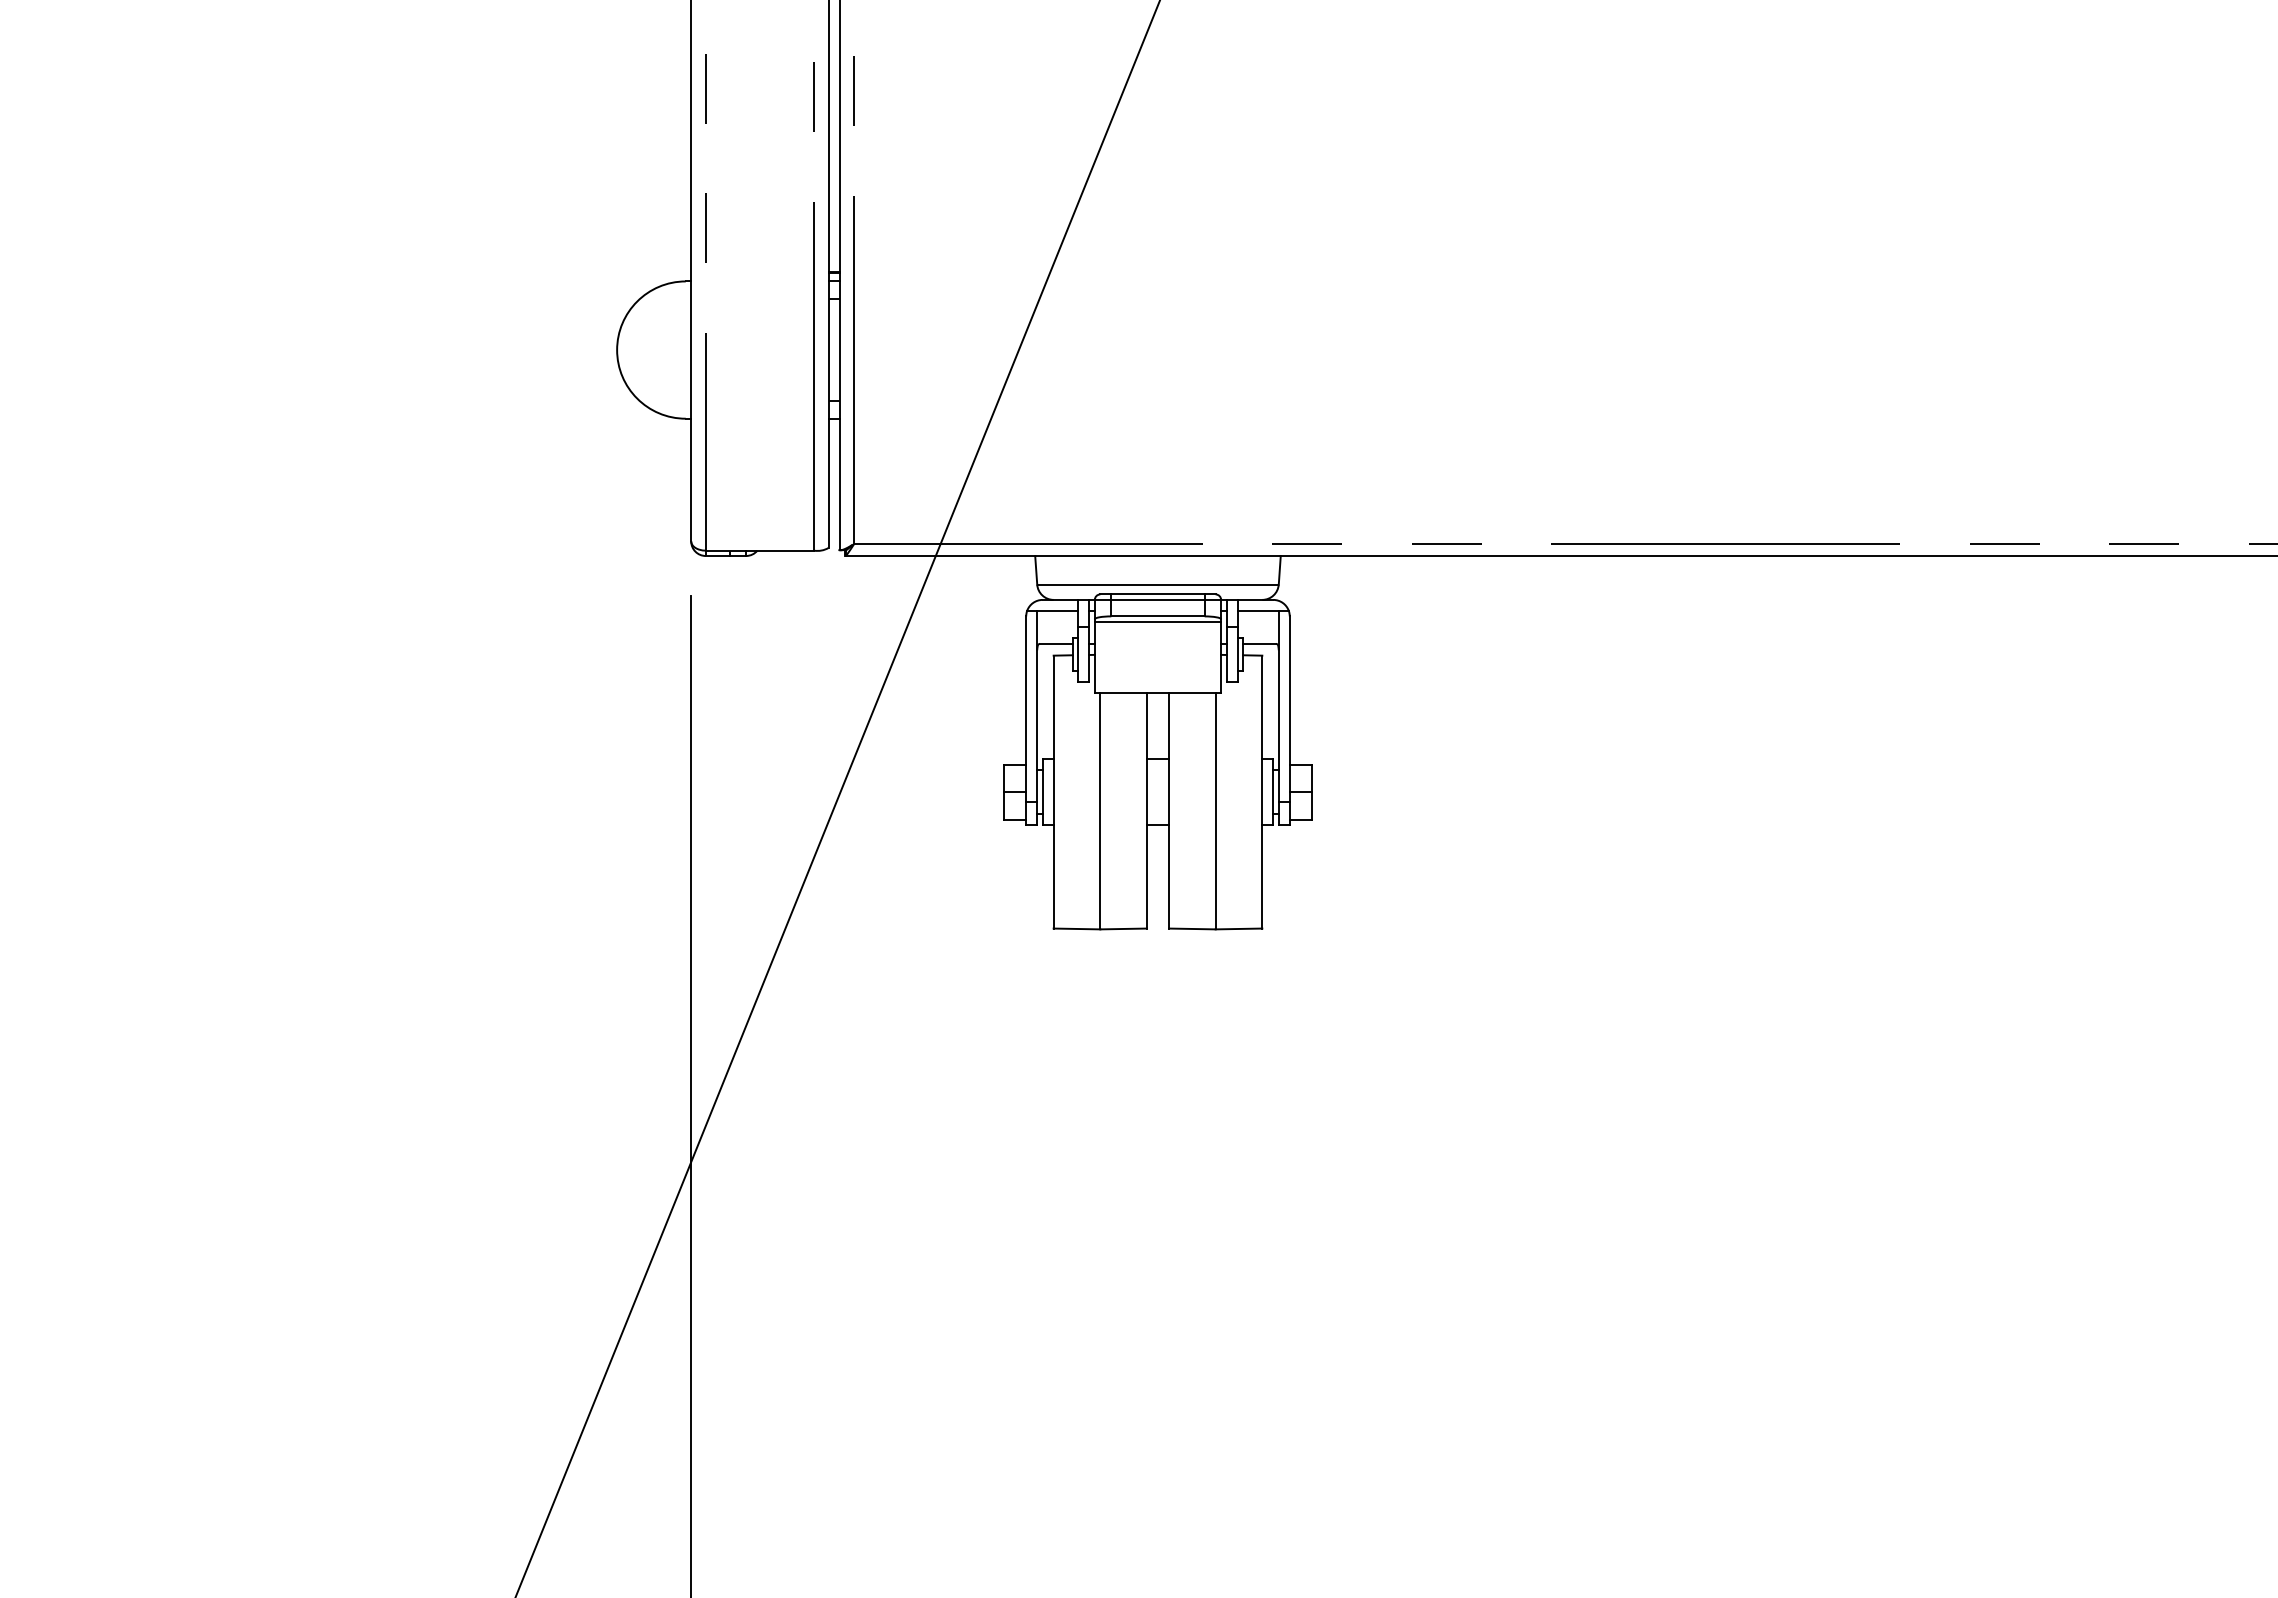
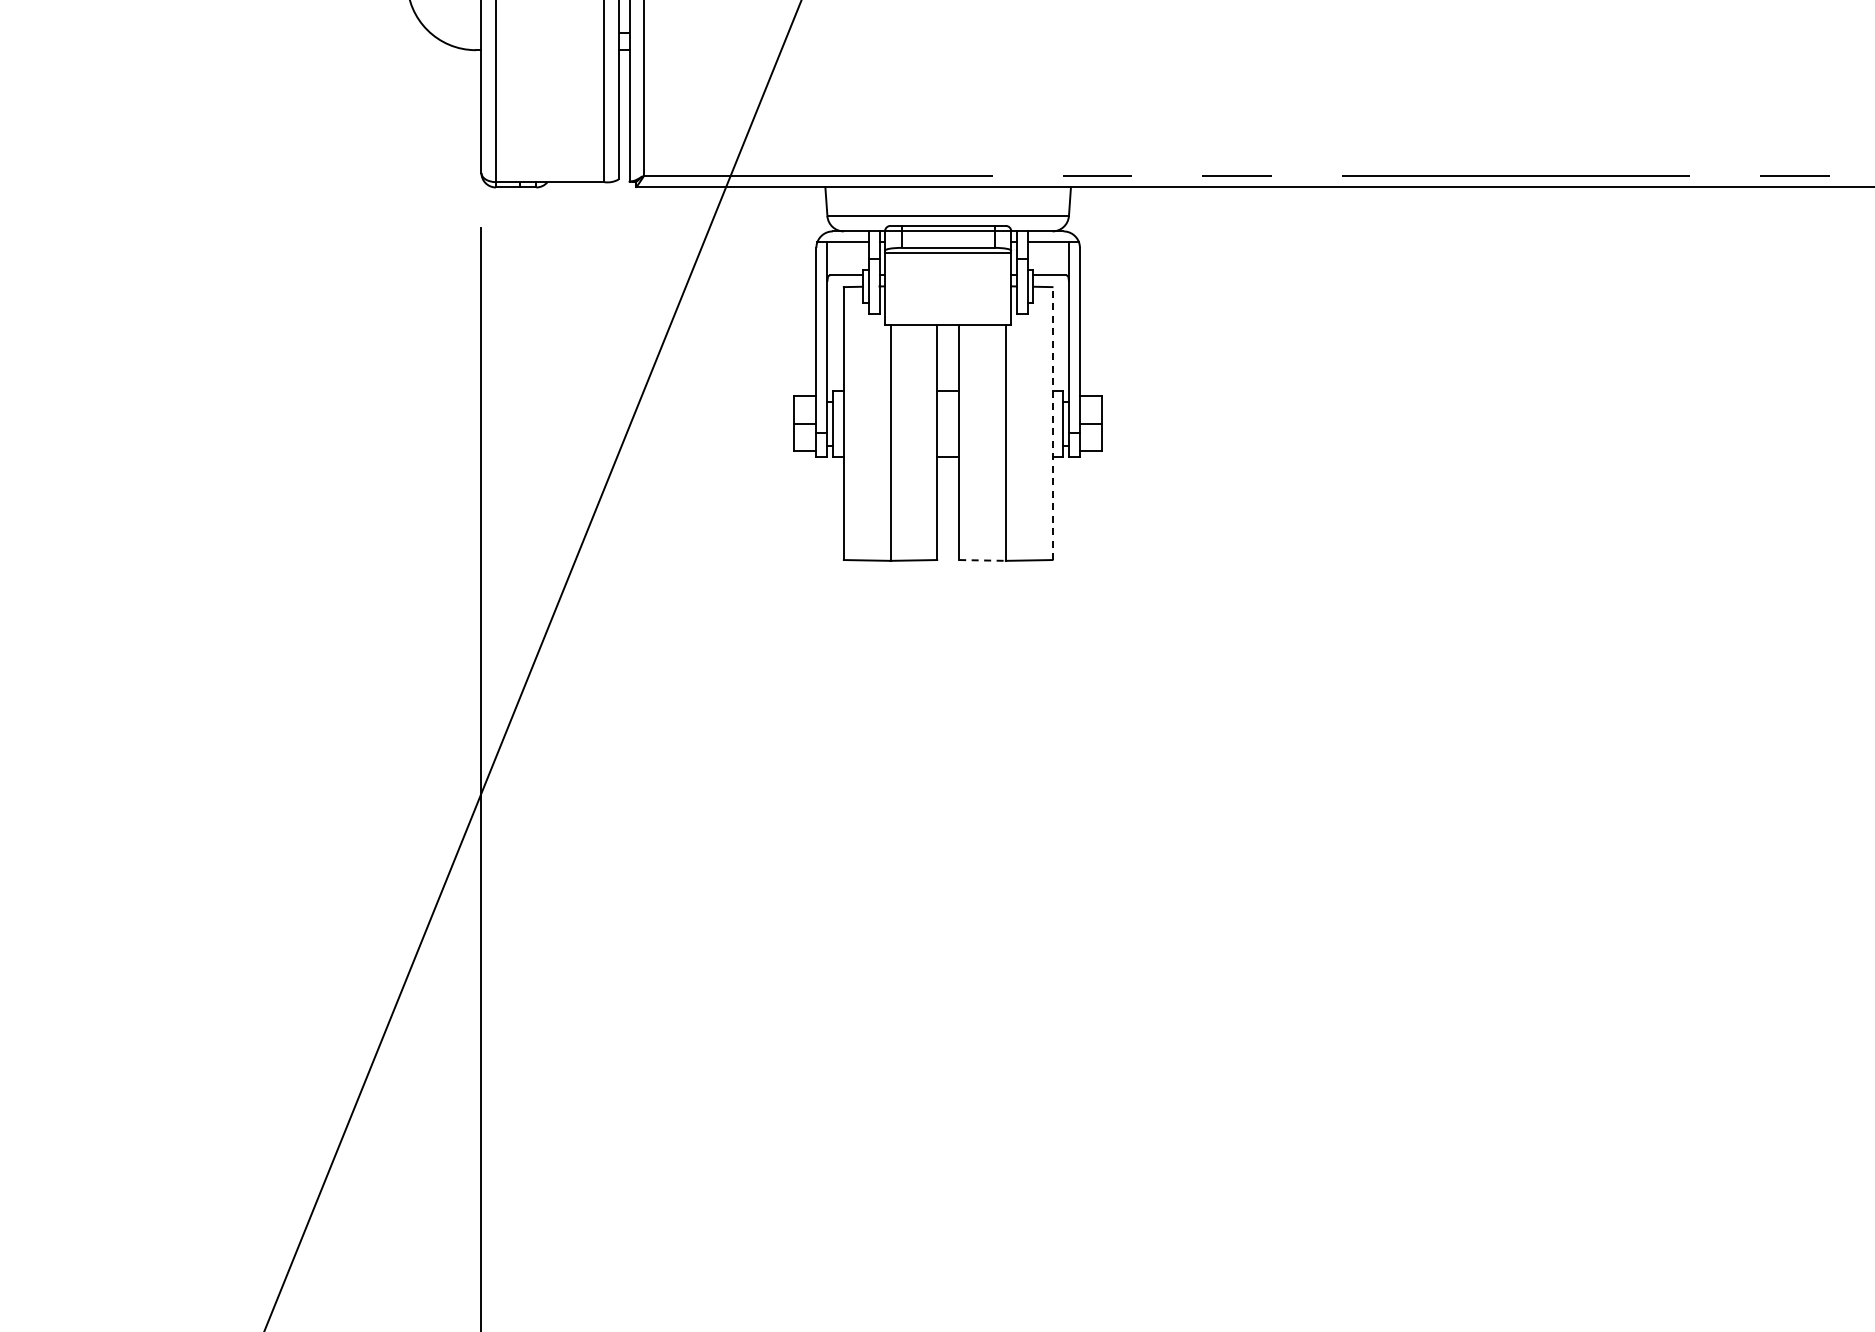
line: (1262, 791) -> (1052, 422), solid -> dashed
line: (1192, 928) -> (982, 559), solid -> dashed

